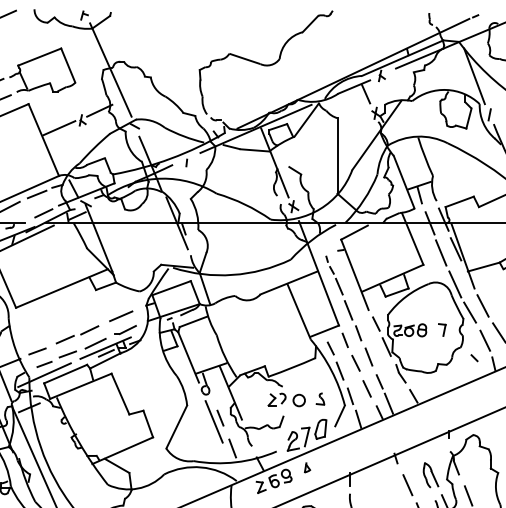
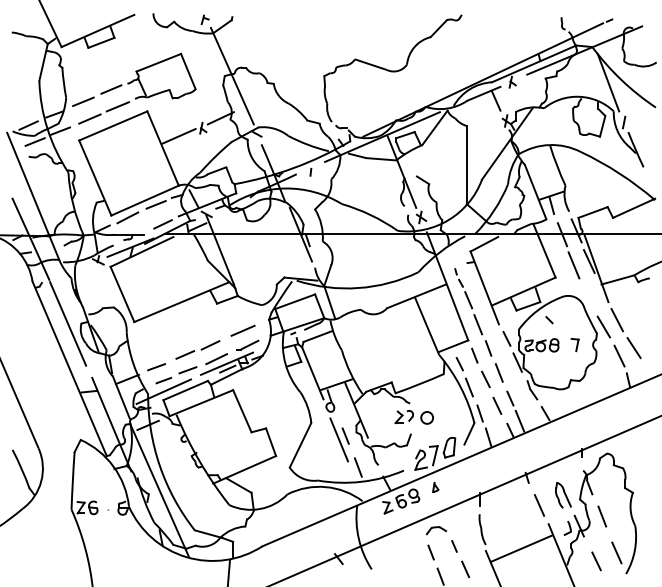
line: (455, 284) -> (588, 297), removed
line: (474, 358) -> (549, 320), moved
part: (319, 399) -> (448, 416), removed

